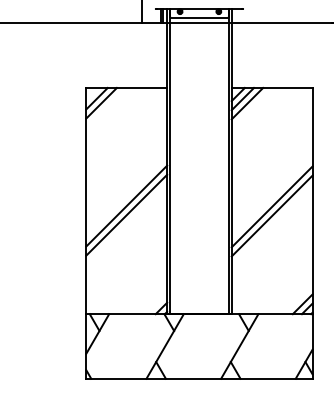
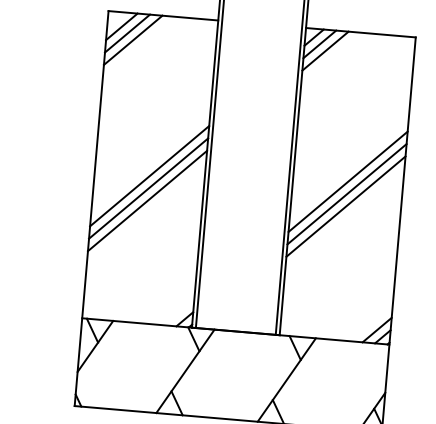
line: (106, 107) -> (133, 39), added
line: (271, 197) -> (347, 181), added
line: (126, 223) -> (147, 199), added

